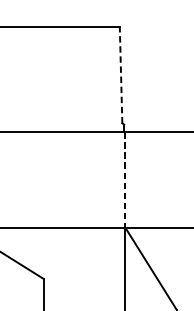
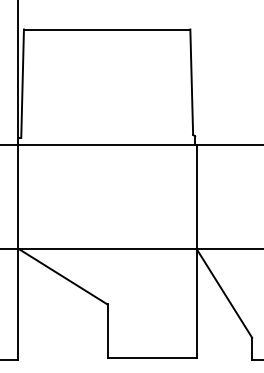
line: (120, 75) -> (191, 82), dashed -> solid
line: (125, 180) -> (196, 197), dashed -> solid

